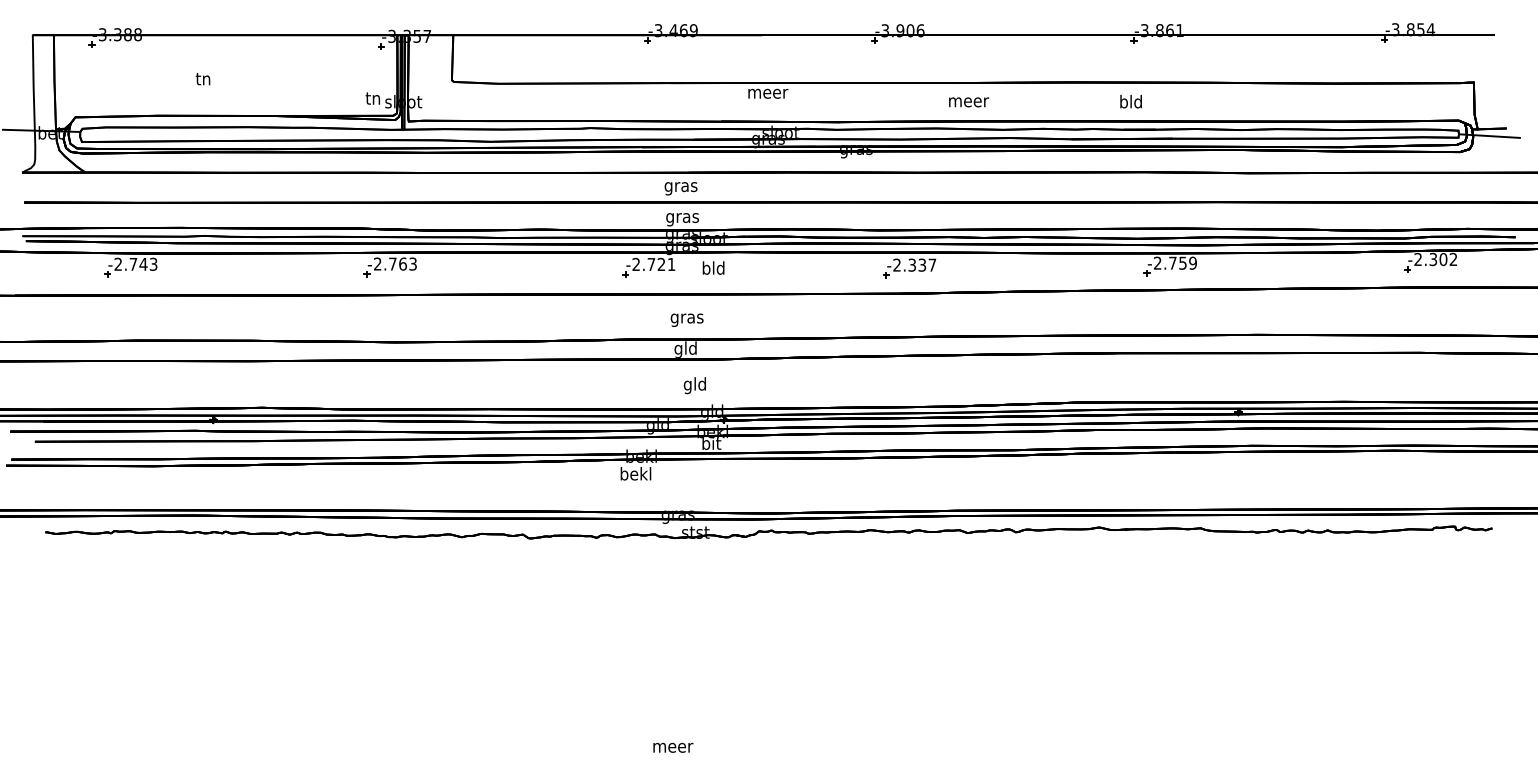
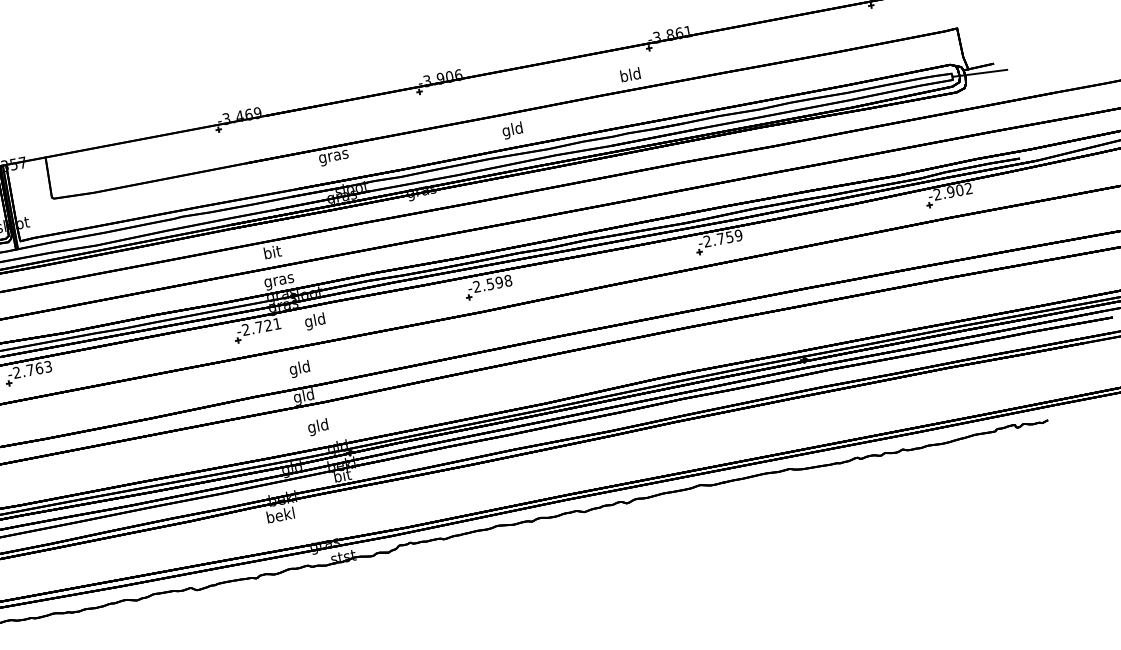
text: (768, 95) -> (334, 158), meer -> gras
text: (969, 101) -> (513, 129), meer -> gld
text: (1130, 101) -> (629, 74), moved
text: (680, 186) -> (272, 253), gras -> bit
text: (1433, 259) -> (951, 191), -2.302 -> -2.902
text: (922, 264) -> (499, 281), -2.337 -> -2.598
text: (706, 269) -> (308, 322), bld -> gld
text: (686, 318) -> (299, 369), gras -> gld

